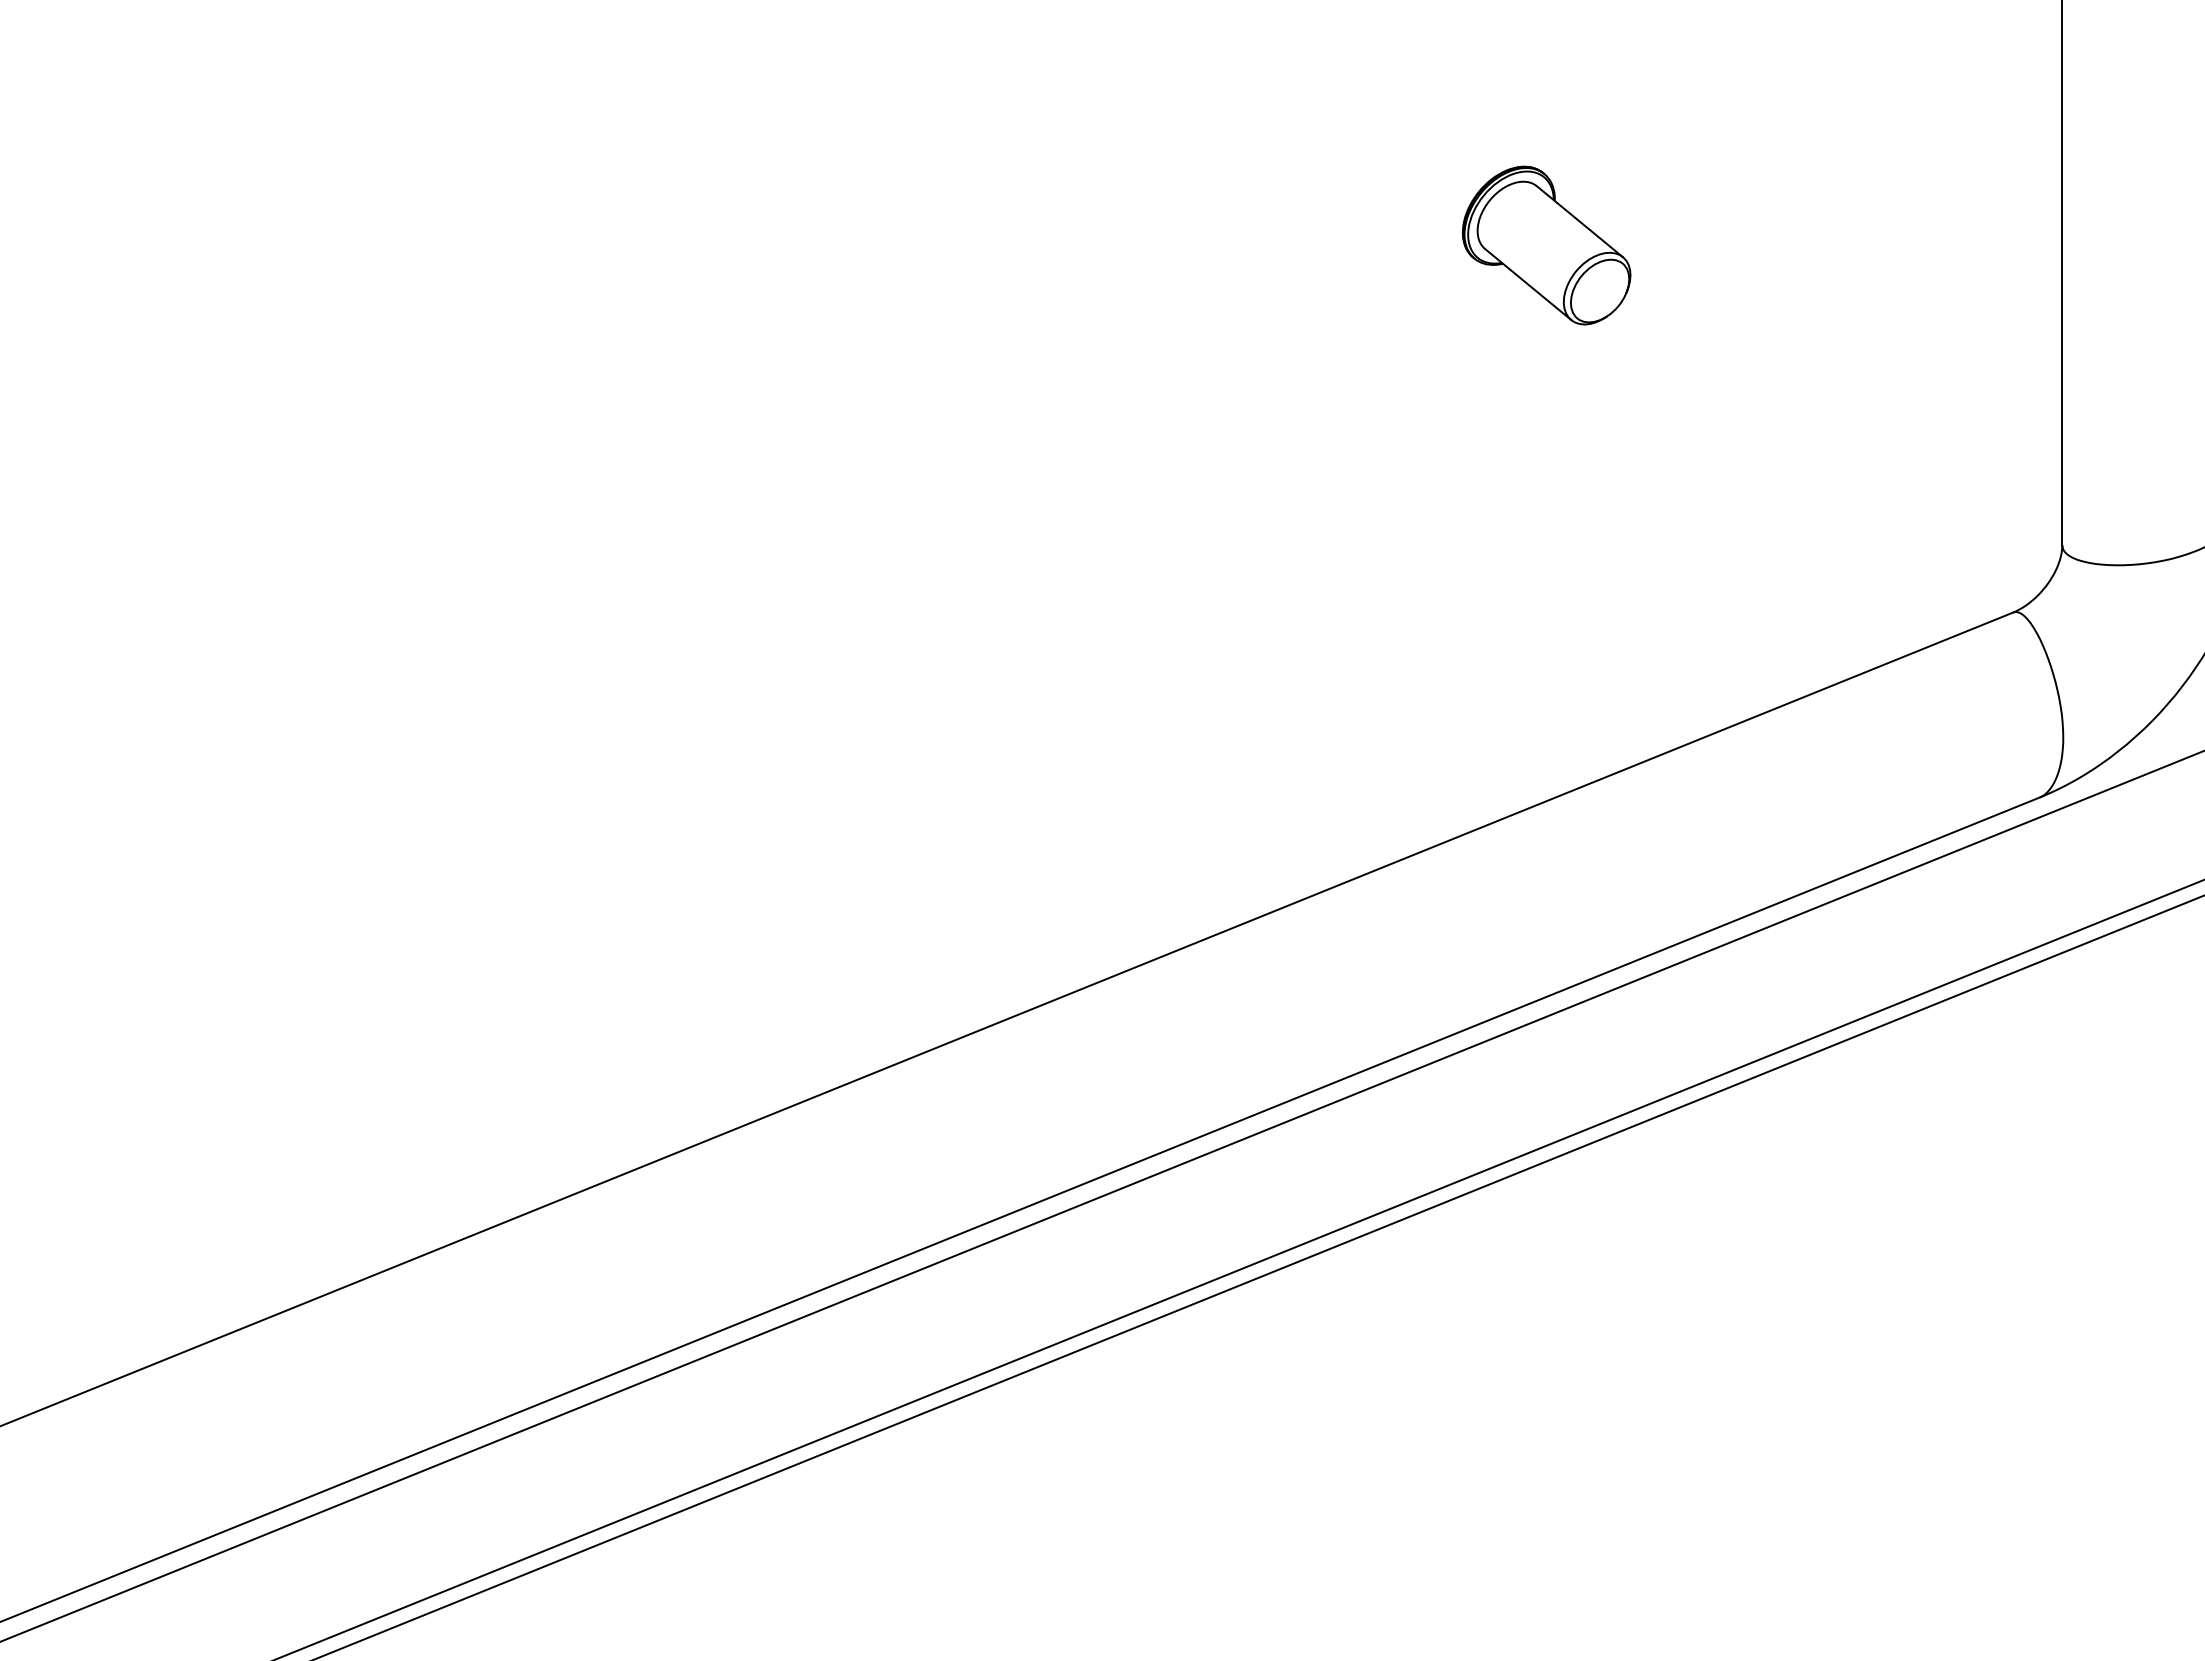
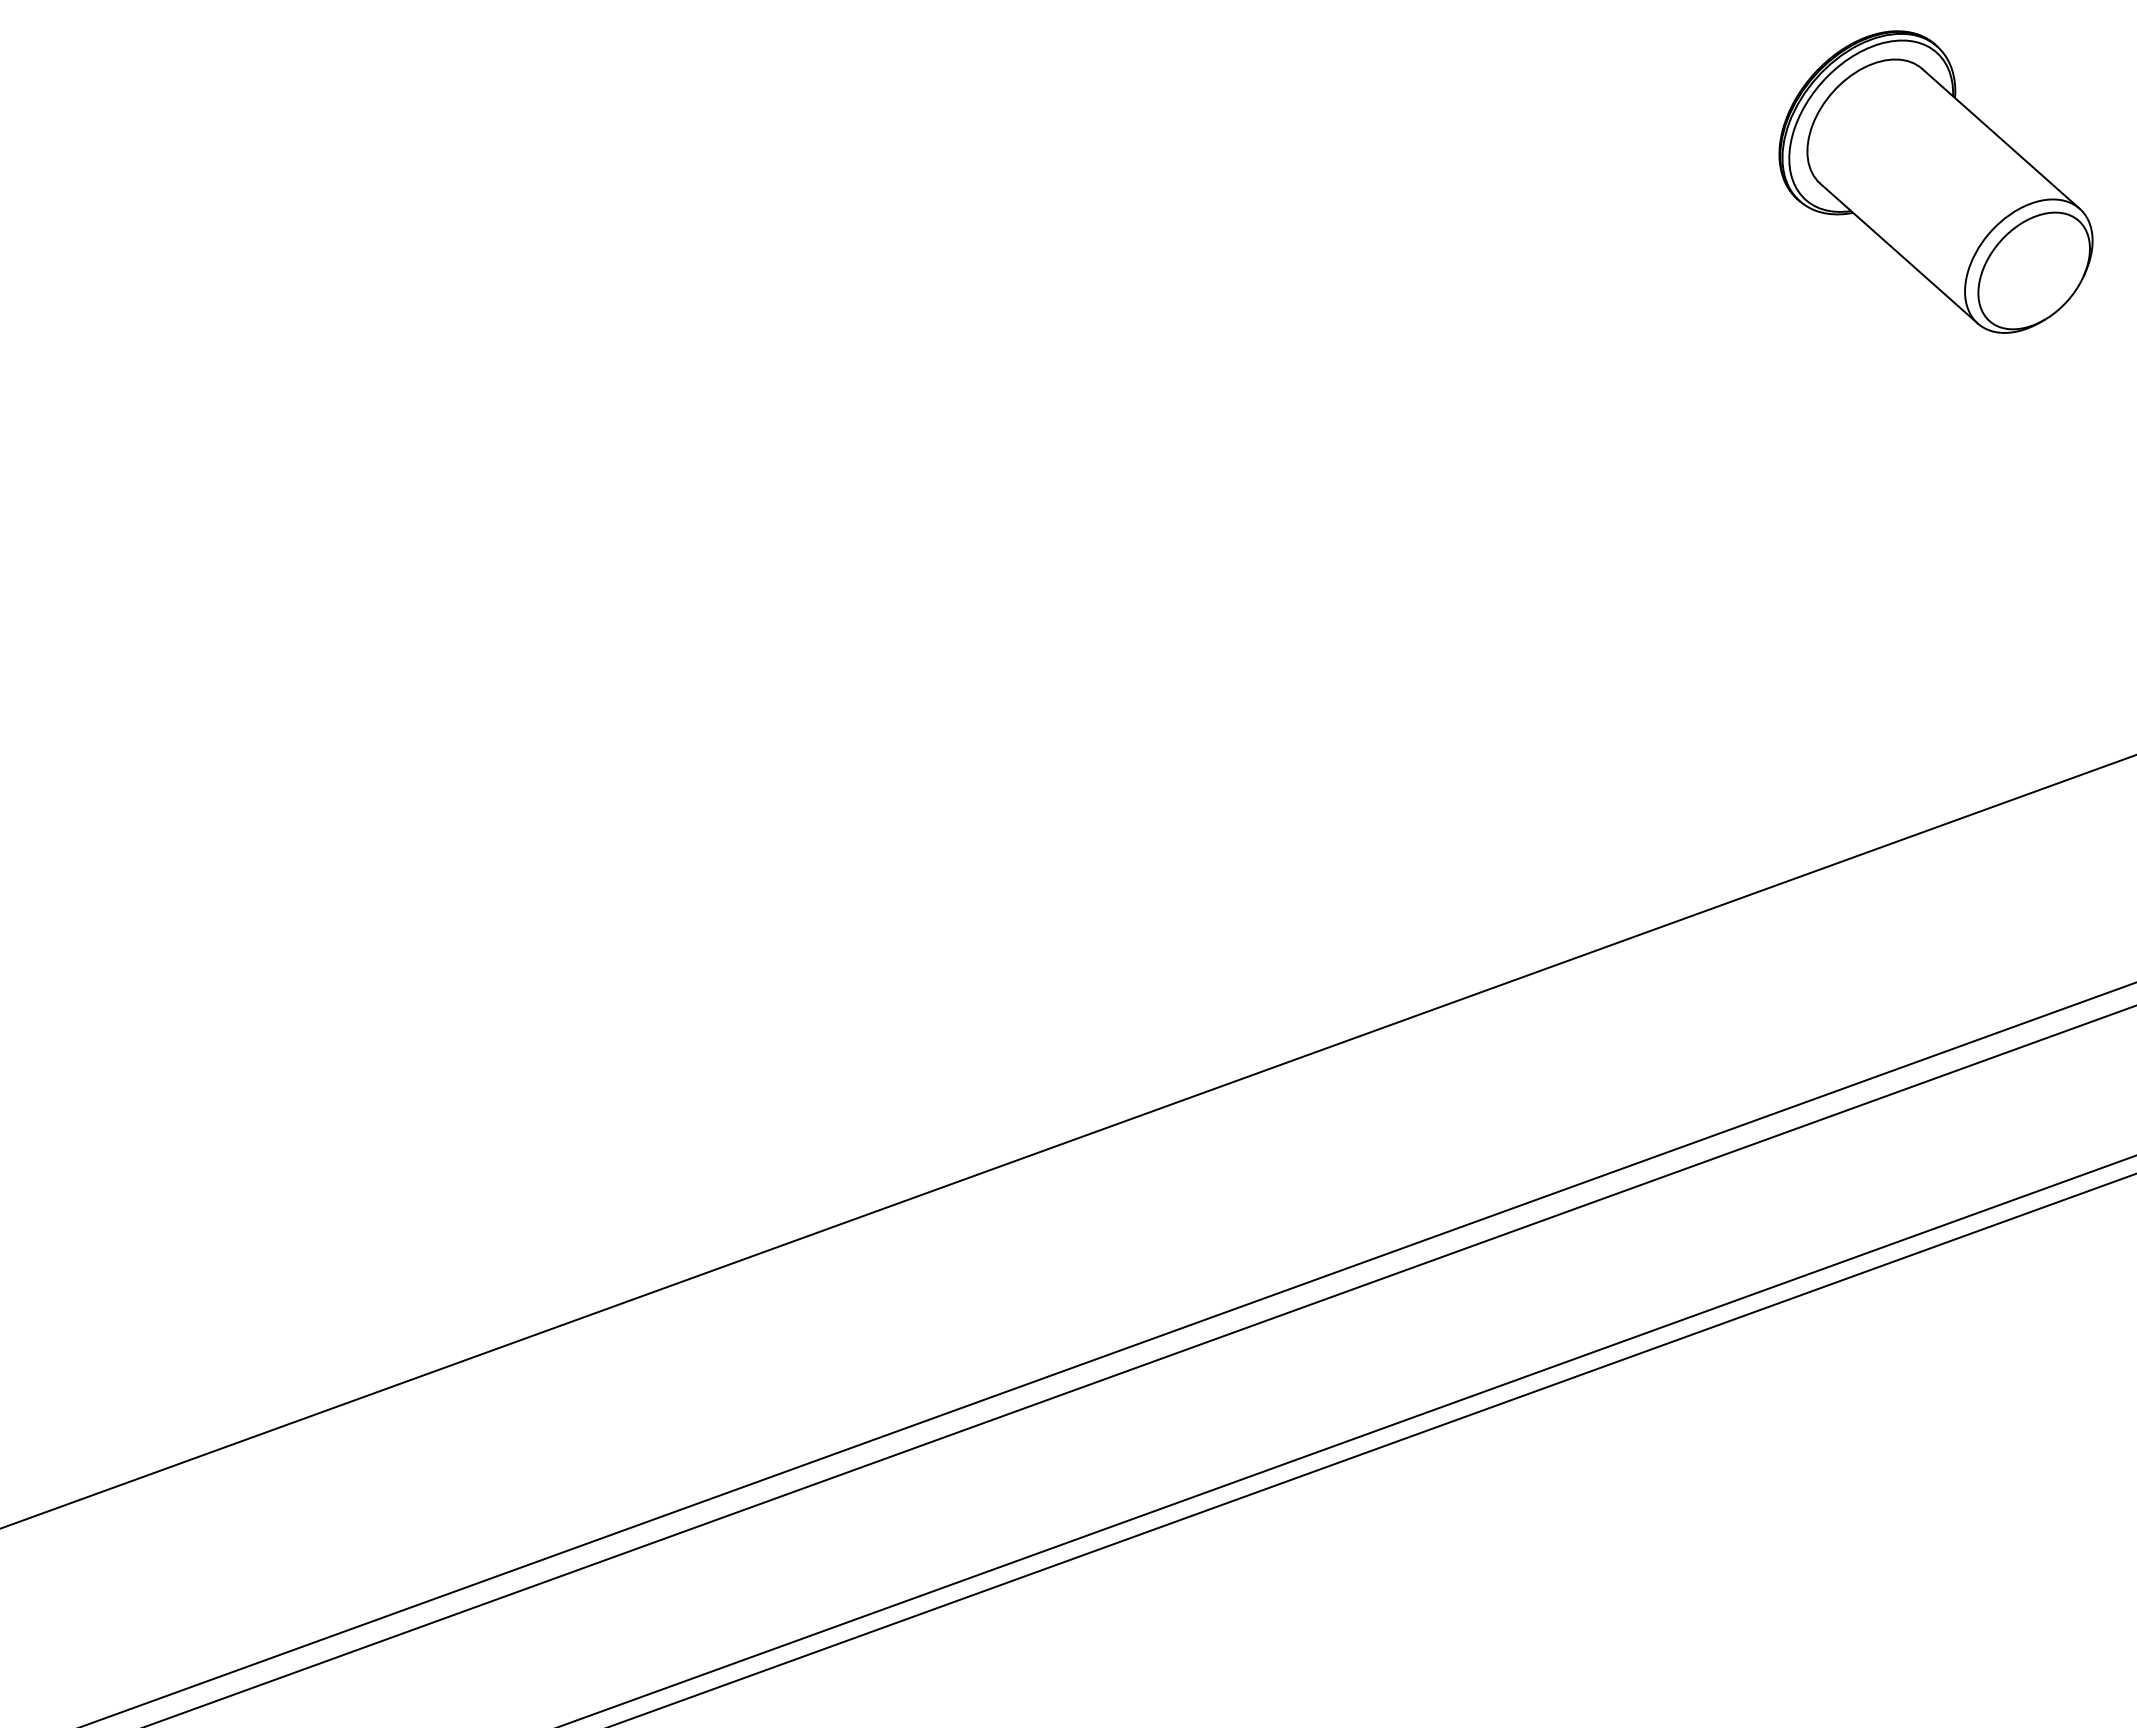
part: (1546, 245) -> (1936, 181), size x1.6

